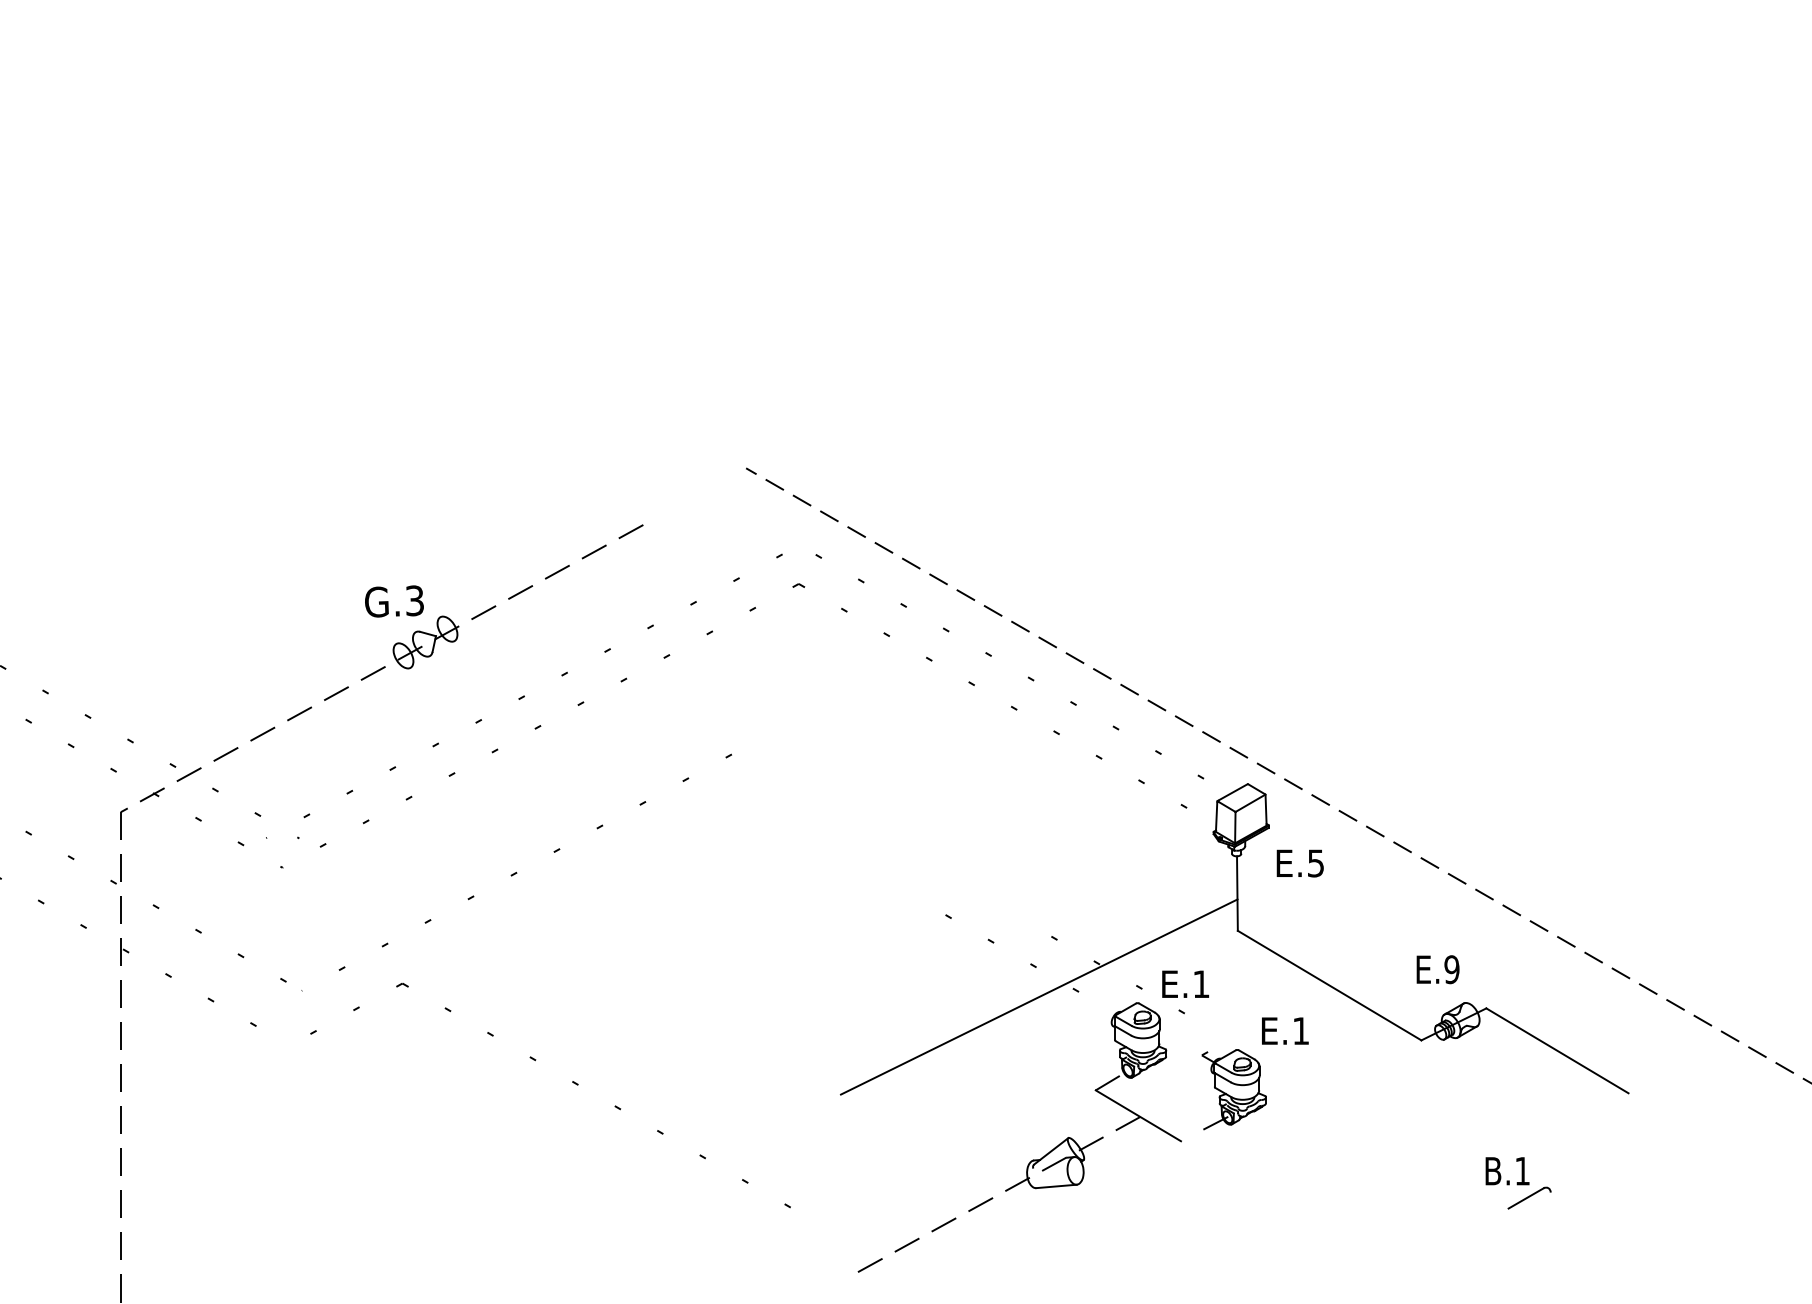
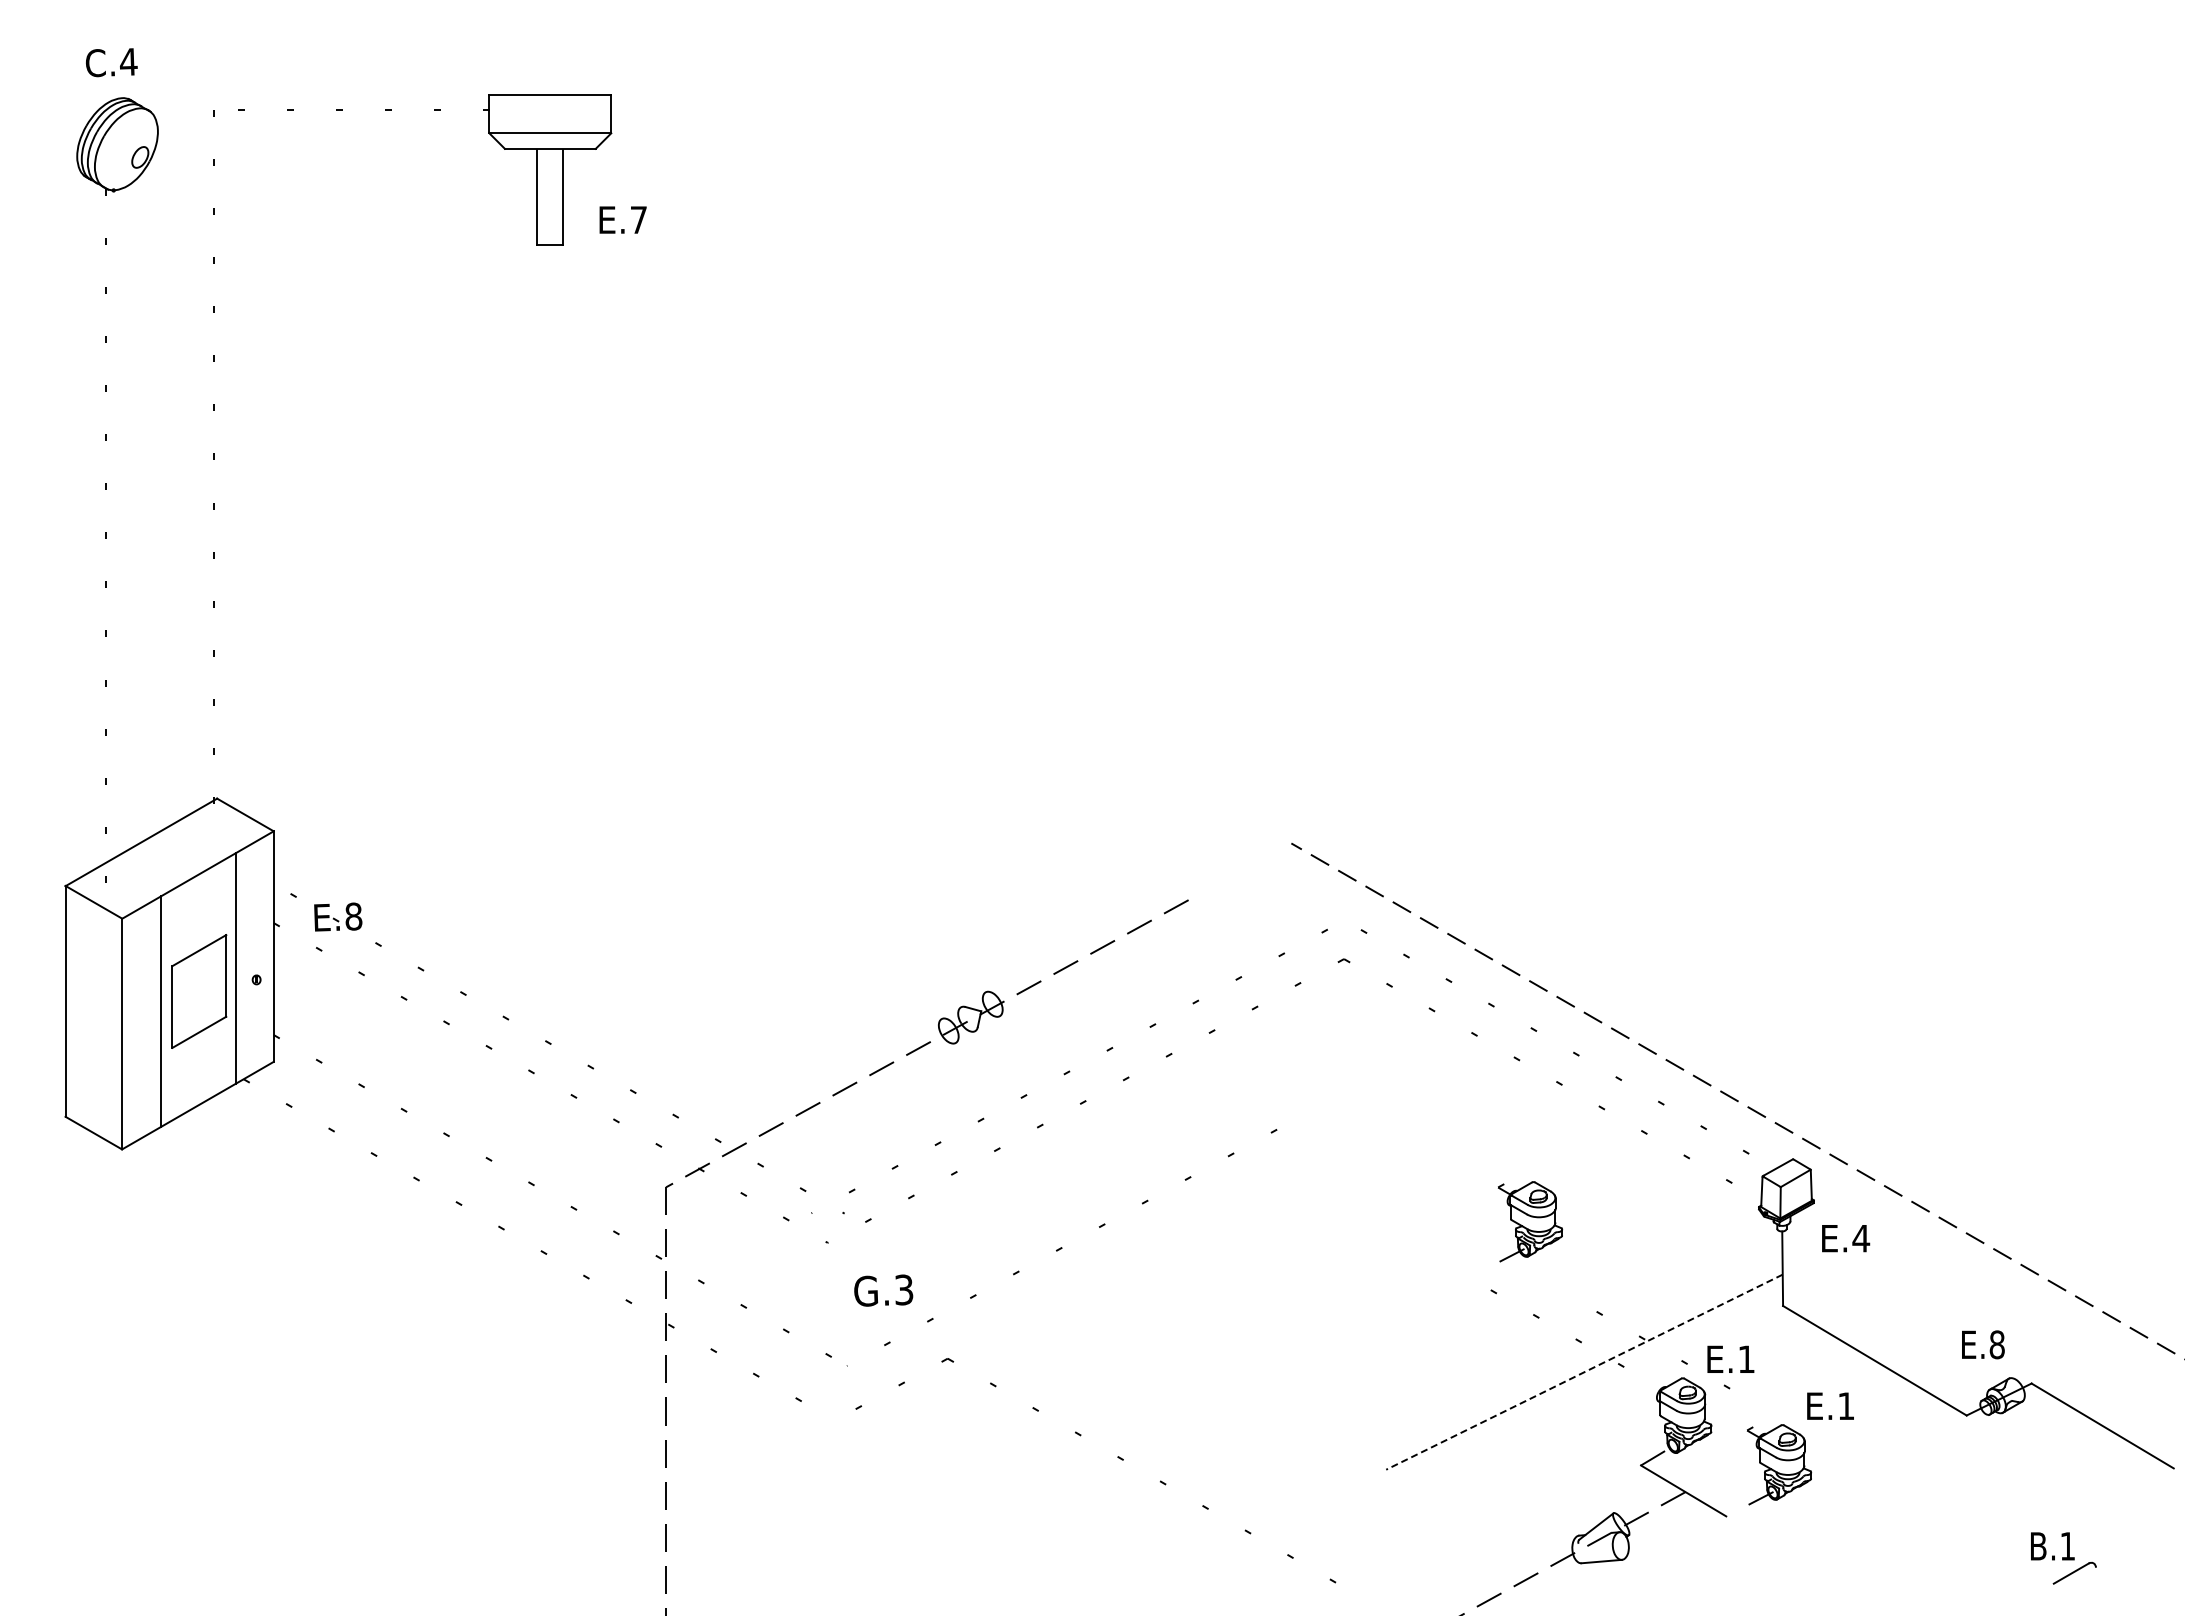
text: (394, 601) -> (883, 1290), moved
part: (985, 846) -> (1530, 1221), added
text: (1316, 863) -> (1861, 1238), E.5 -> E.4
text: (1451, 969) -> (1996, 1344), E.9 -> E.8
line: (1039, 997) -> (1584, 1372), solid -> dashed

